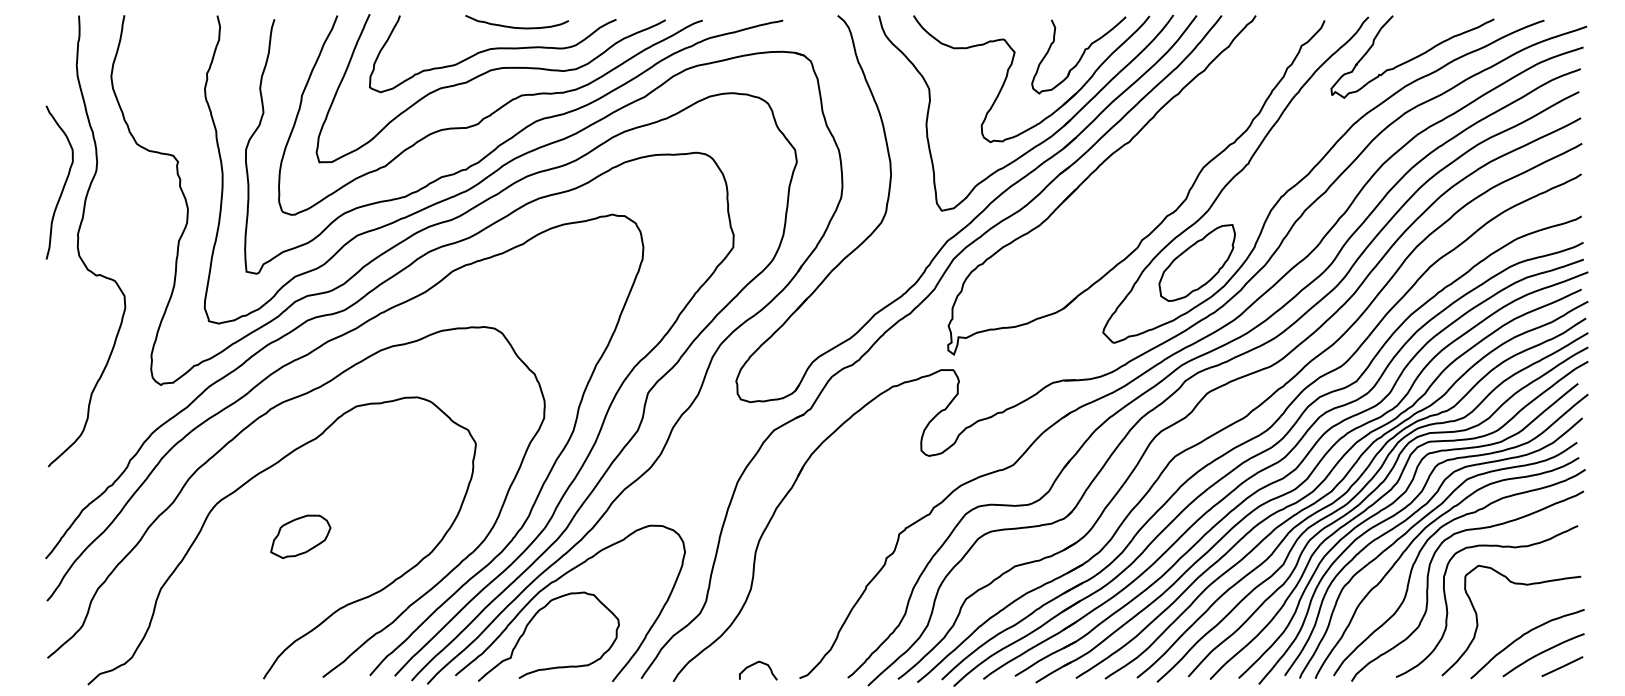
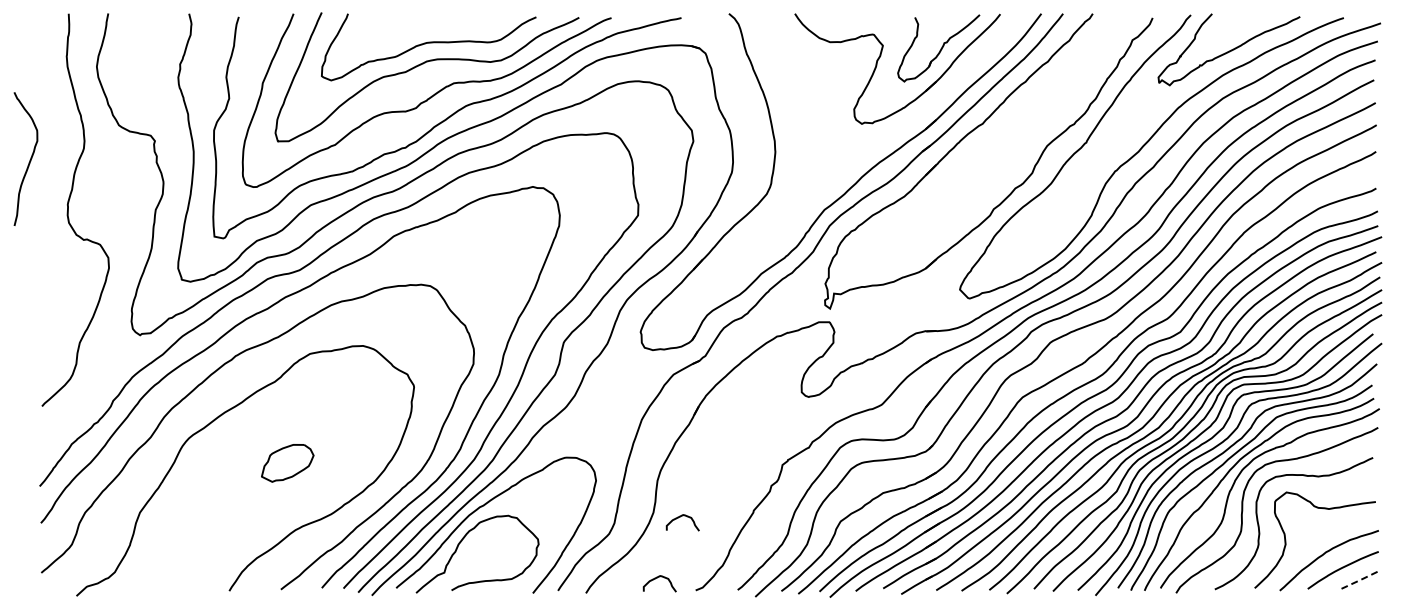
curve: (516, 26) -> (449, 23), removed
part: (1042, 140) -> (907, 122), removed
curve: (63, 184) -> (29, 160), moved
part: (1196, 262) -> (1041, 228), removed
part: (300, 537) -> (287, 463), moved
curve: (782, 594) -> (680, 517), added
line: (1562, 666) -> (1359, 580), solid -> dashed

